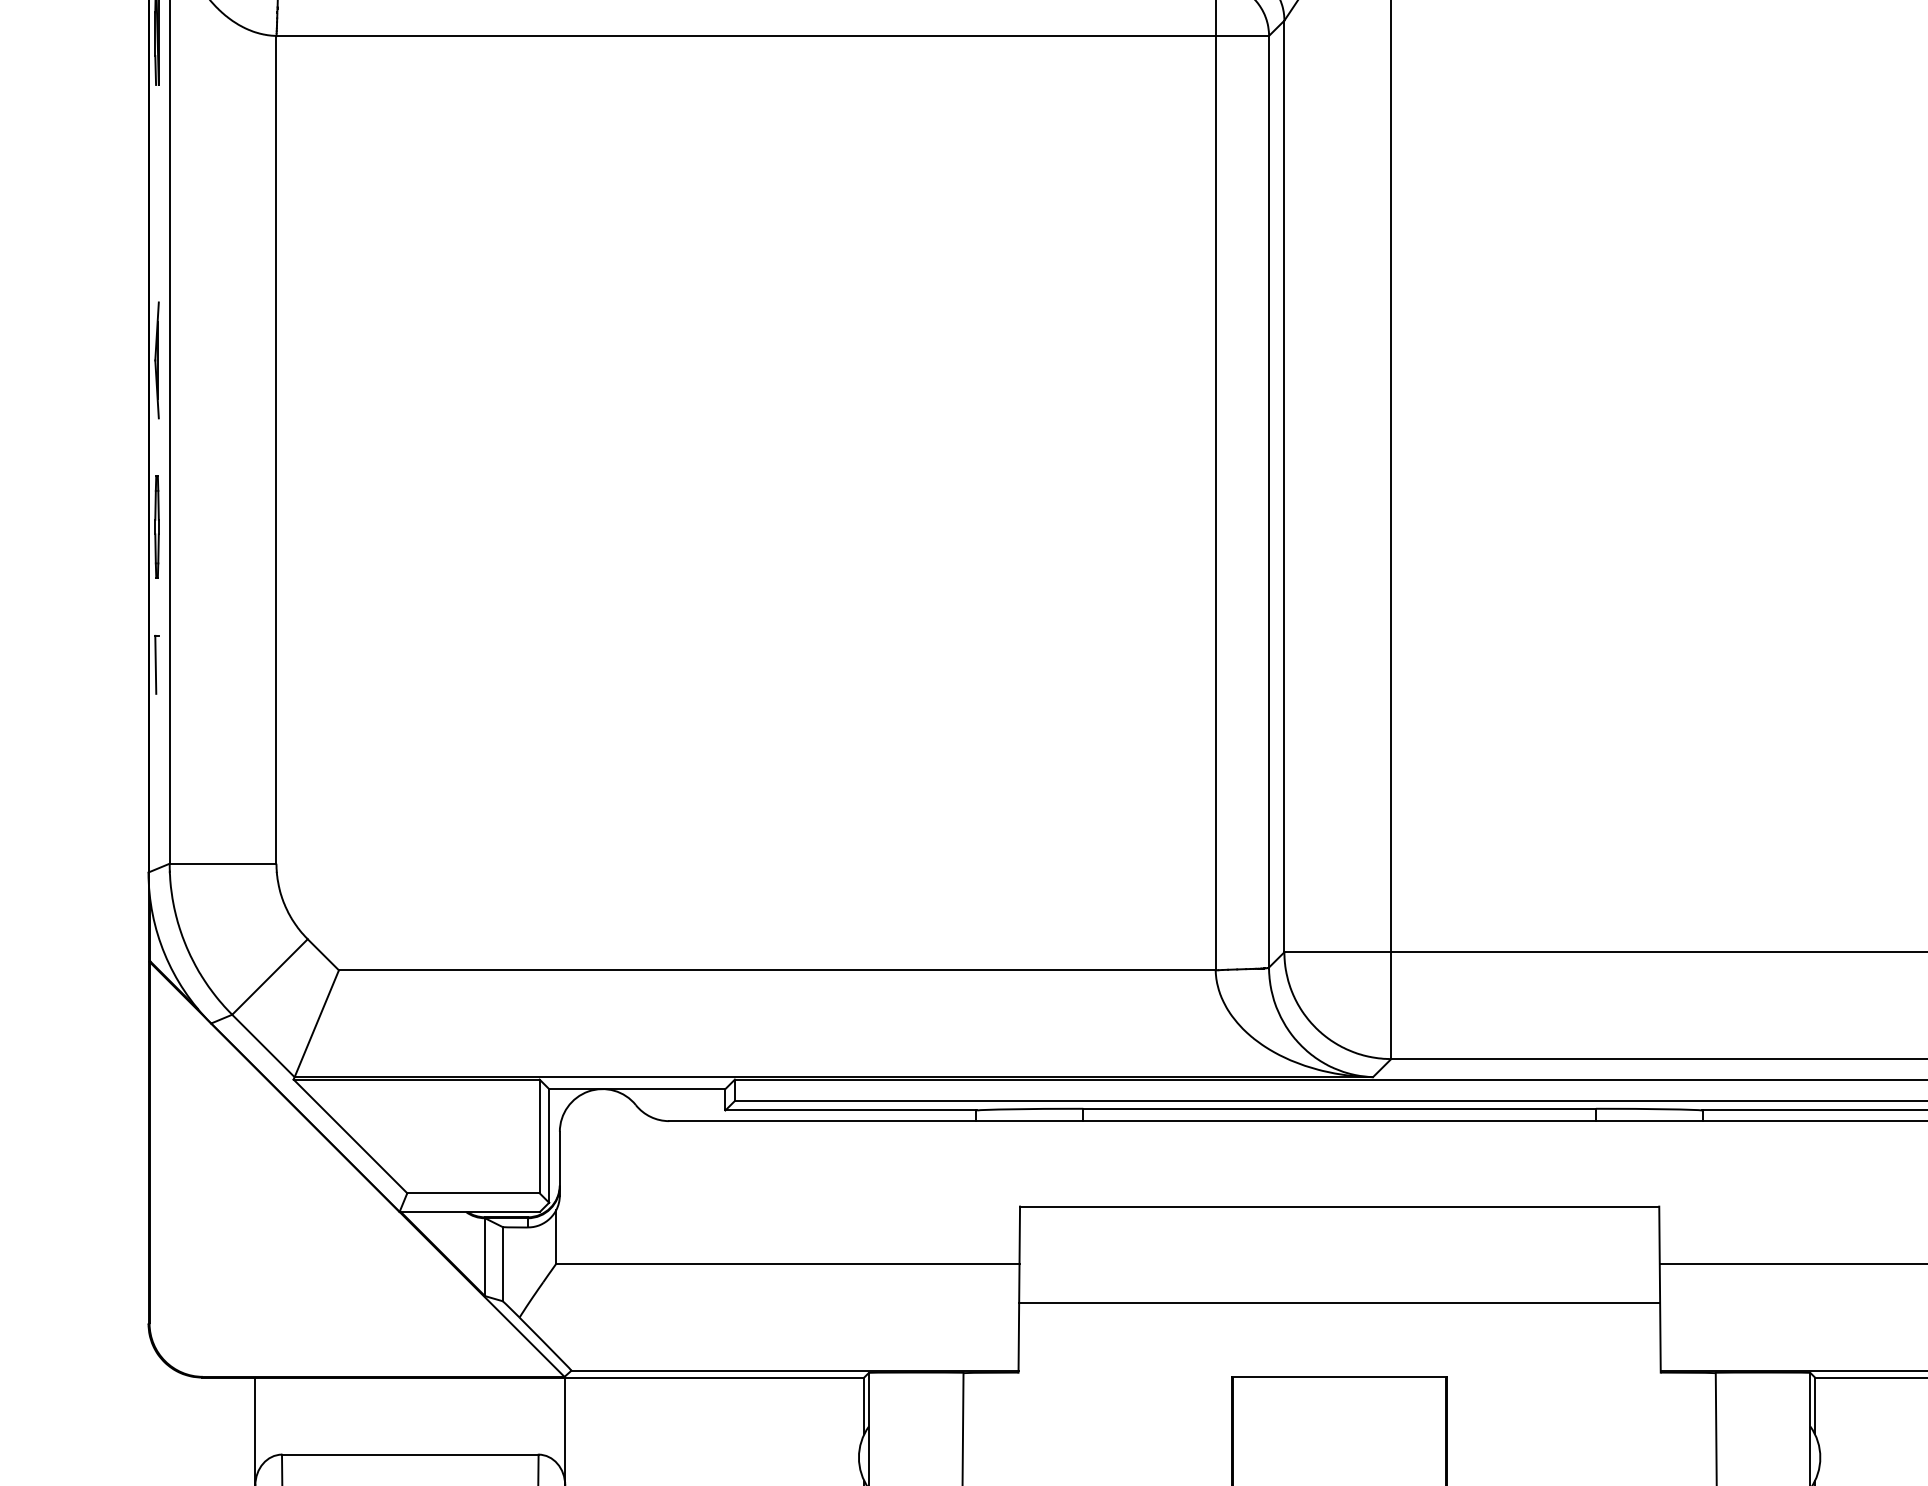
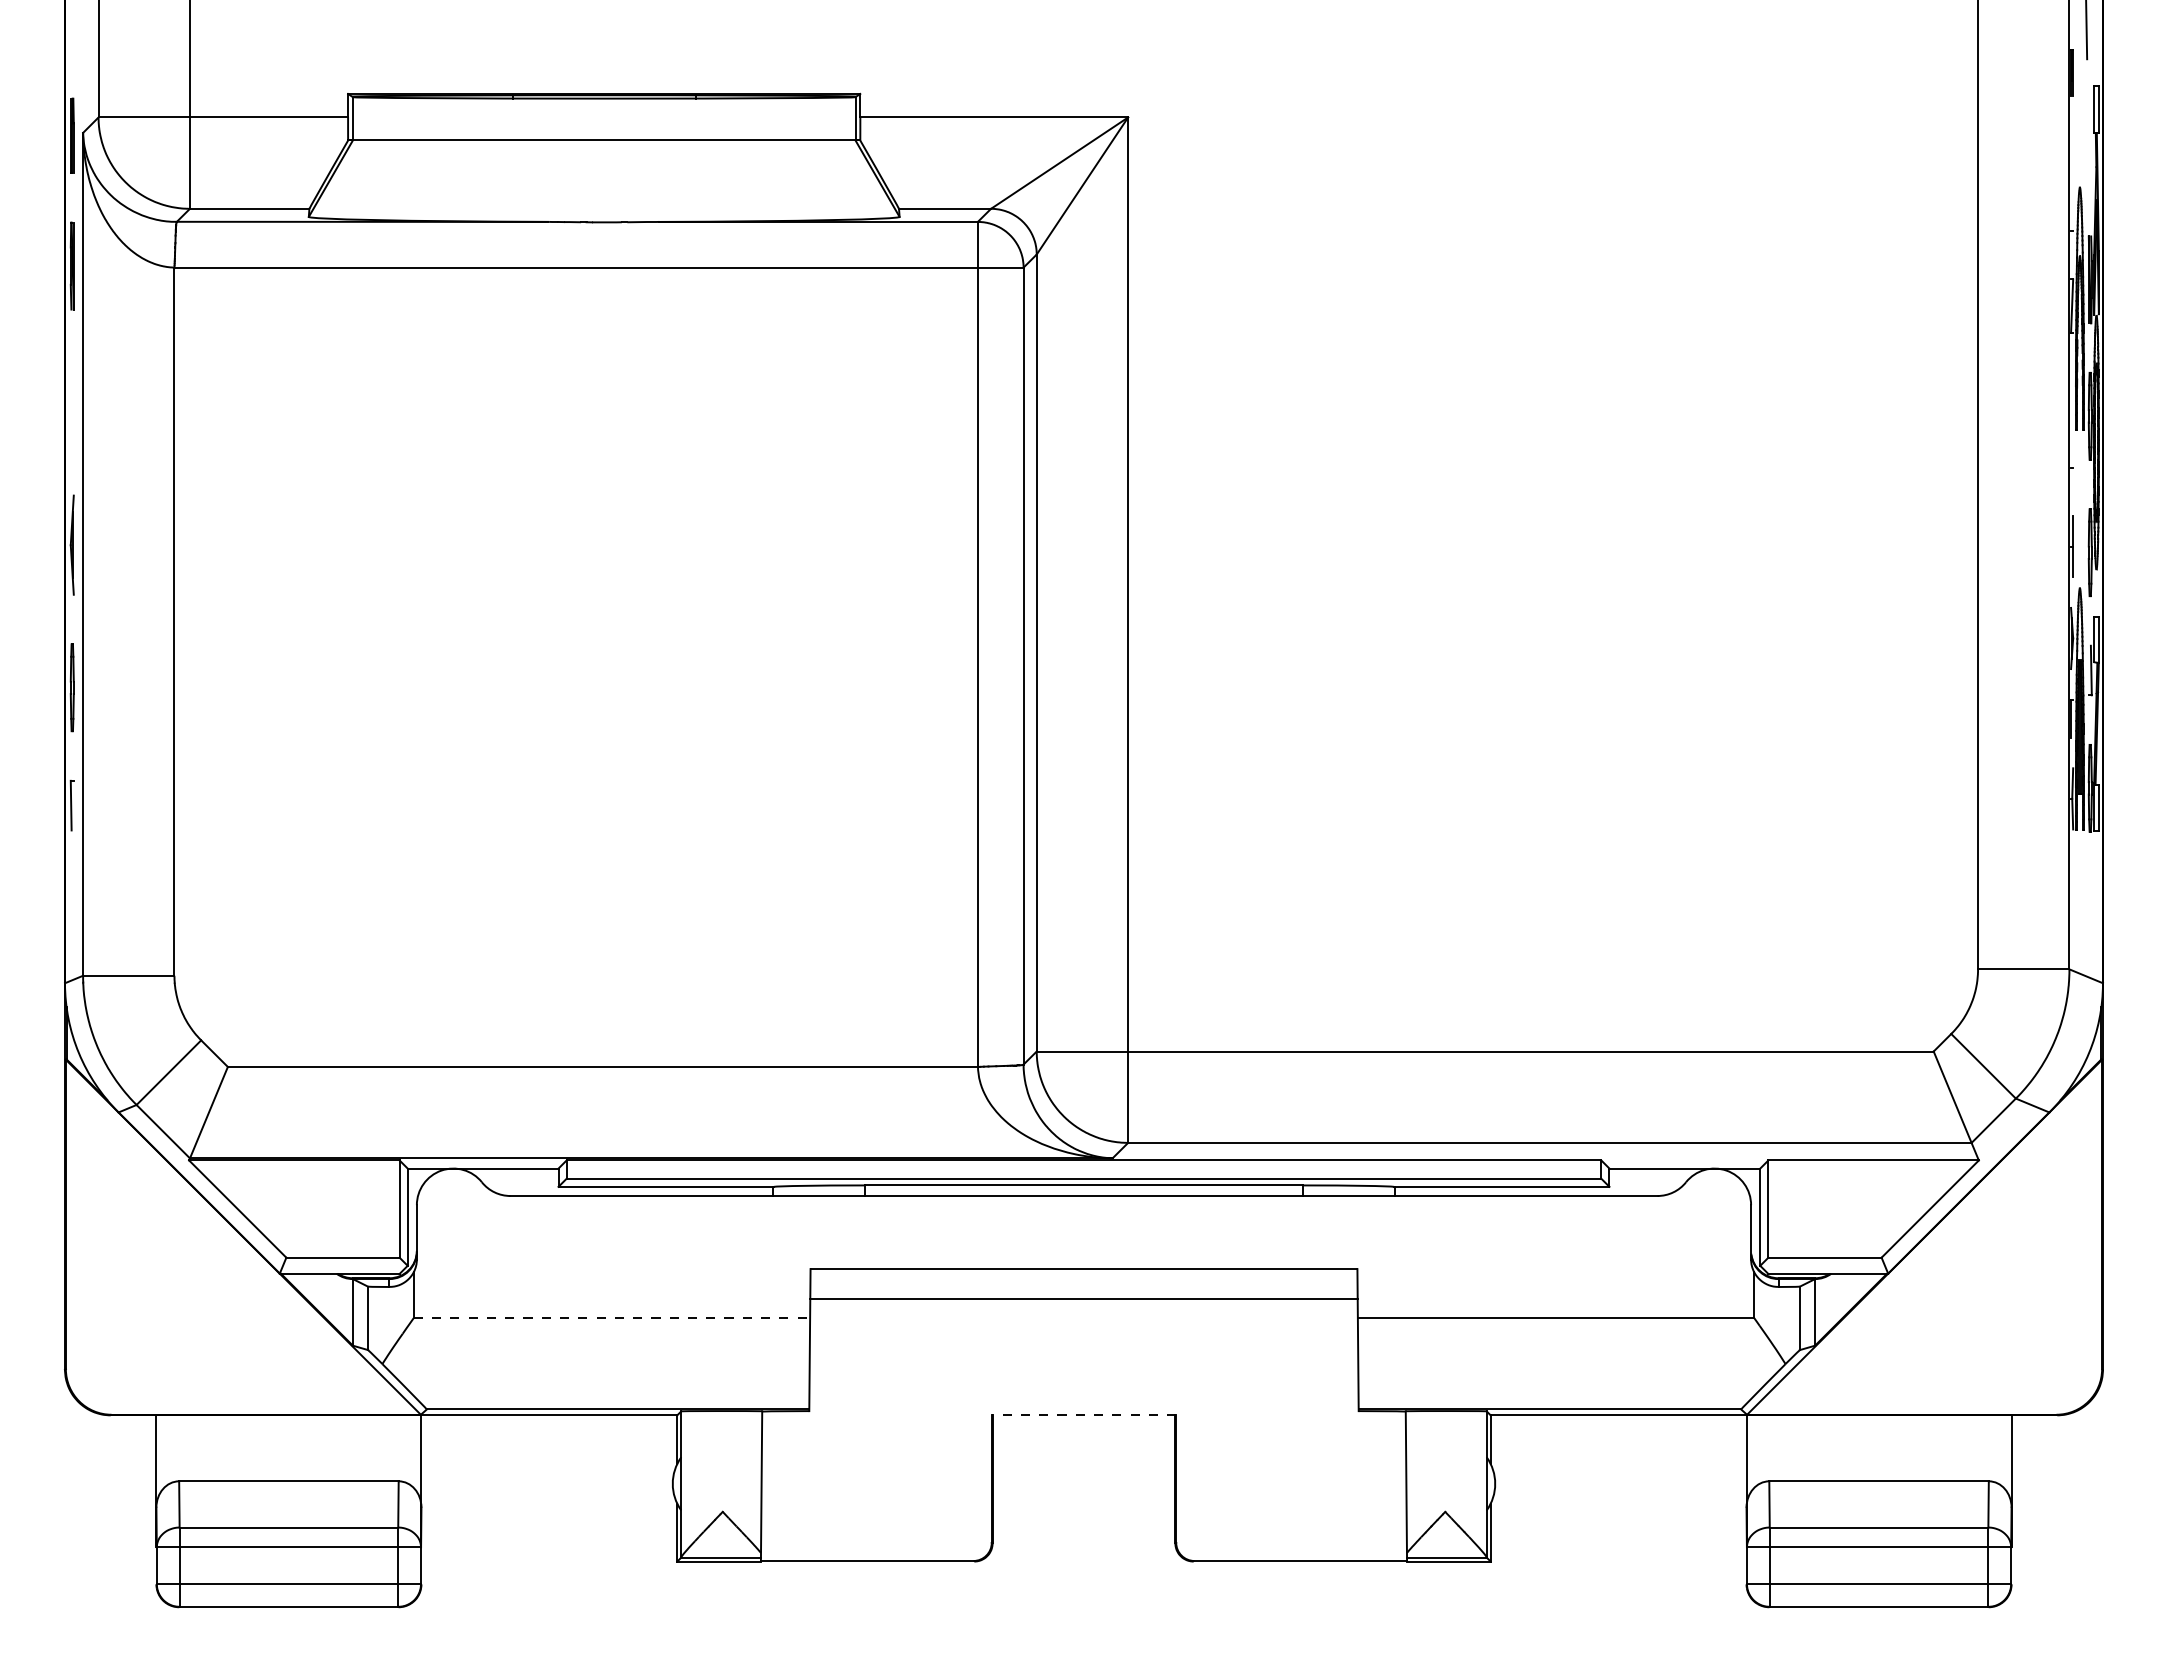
line: (788, 1264) -> (612, 1318), solid -> dashed
line: (1339, 1302) -> (1083, 1299), moved
line: (1339, 1376) -> (1083, 1414), solid -> dashed

